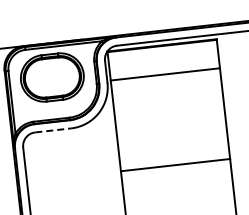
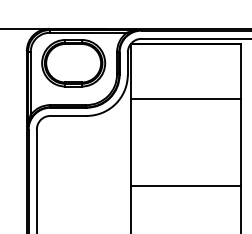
line: (165, 74) -> (186, 98), moved
line: (54, 129) -> (69, 115), dashed -> solid
line: (175, 165) -> (186, 186), moved

